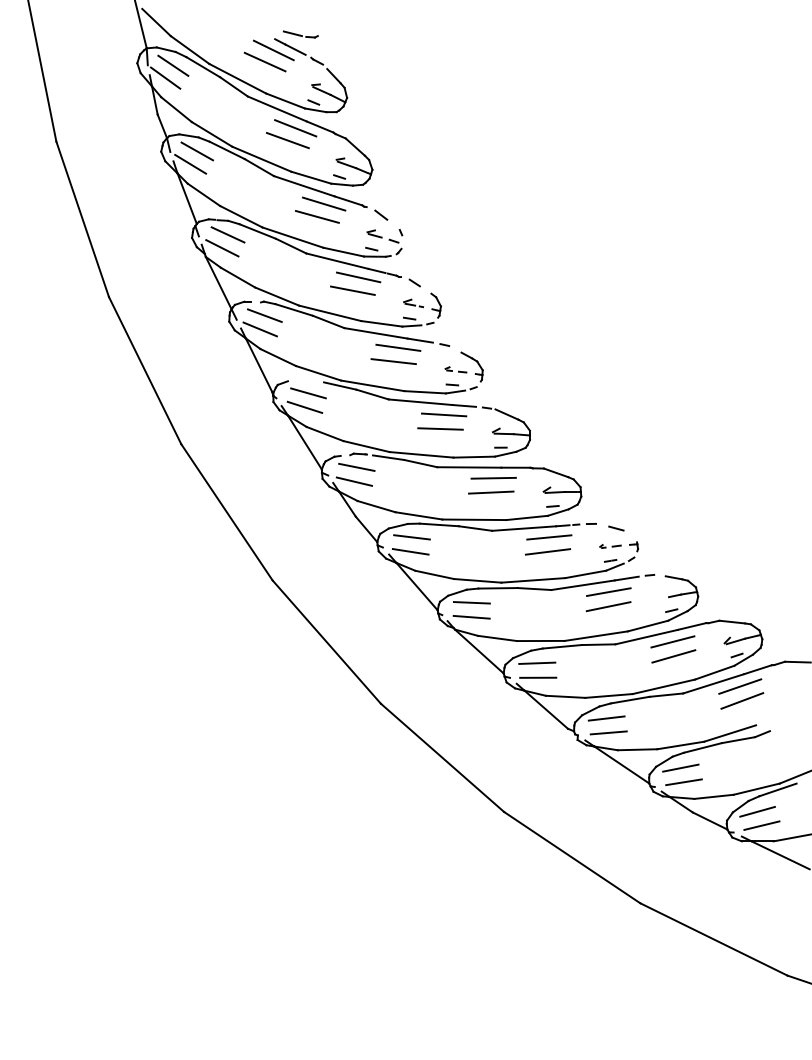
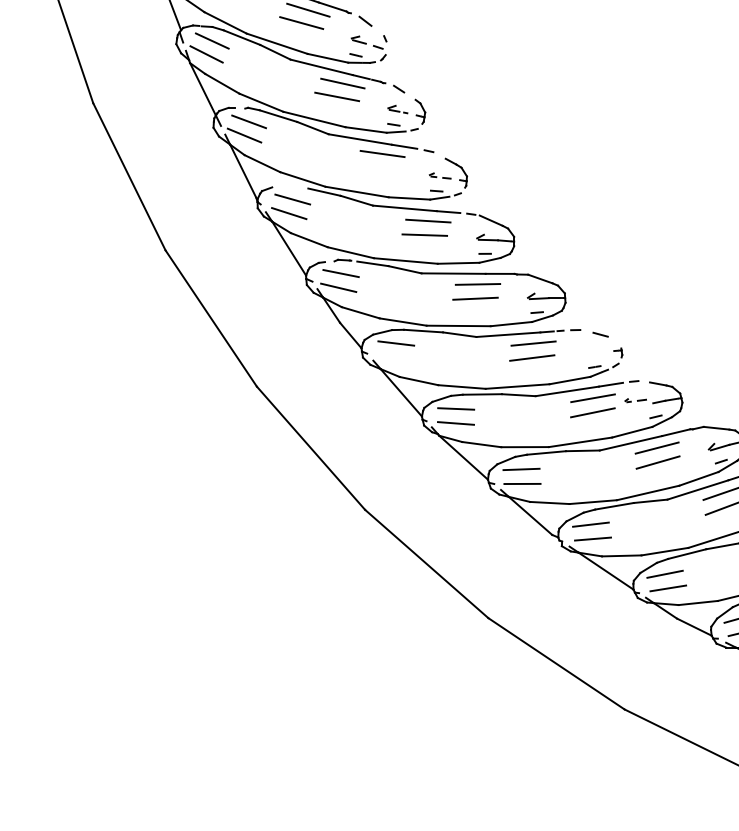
line: (393, 361) -> (377, 167), removed
part: (610, 546) -> (635, 400), moved
line: (410, 551) -> (394, 357), removed

